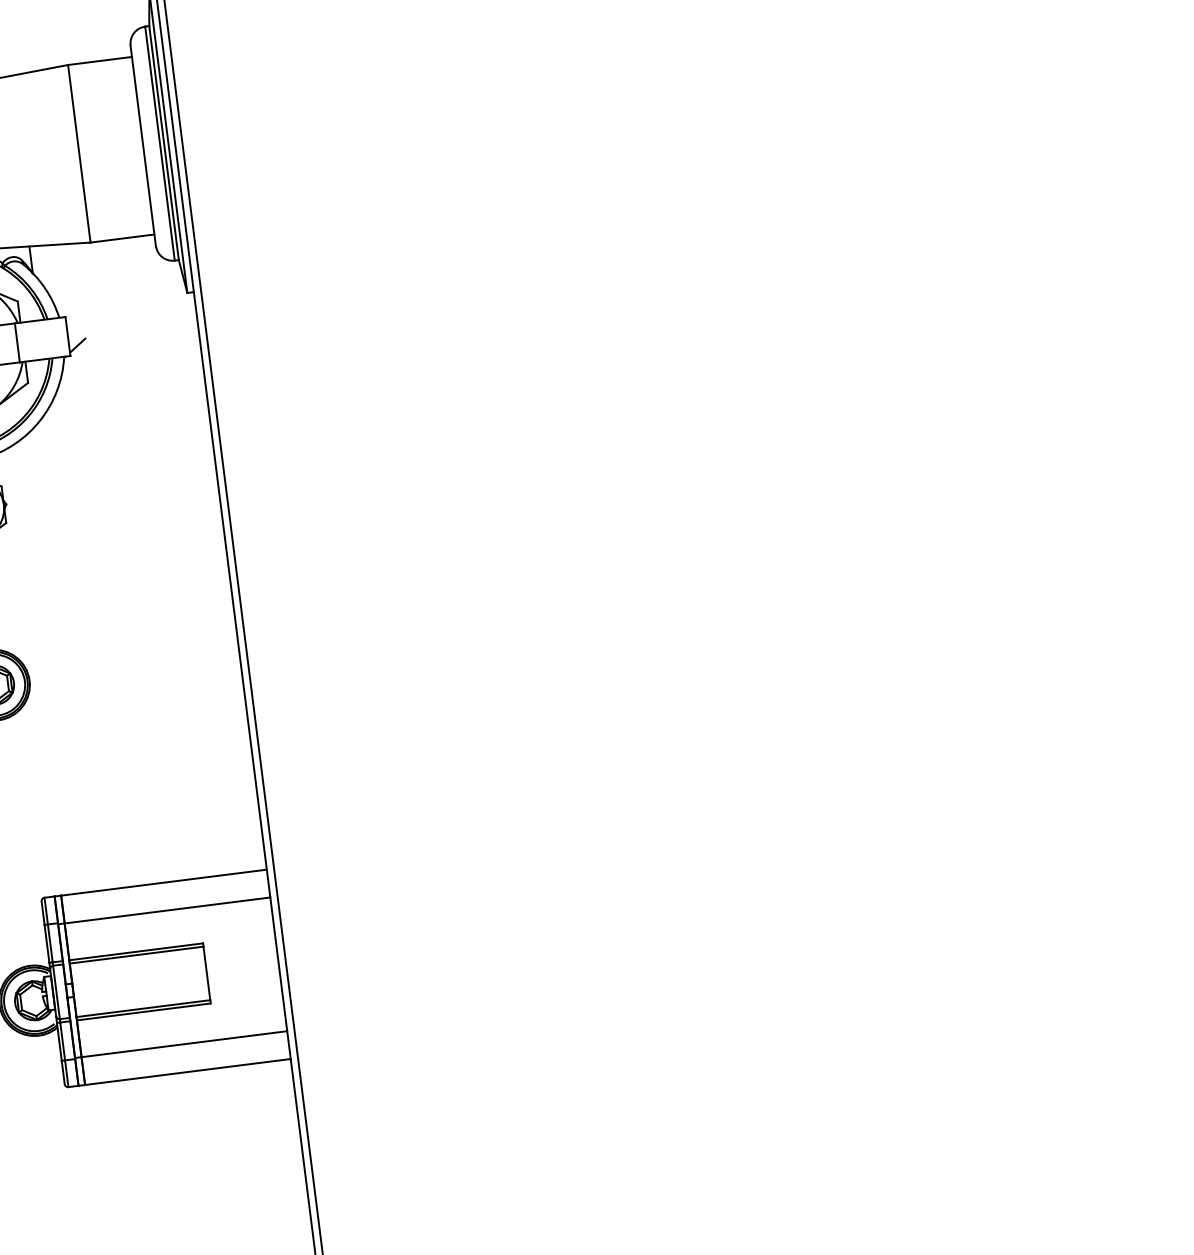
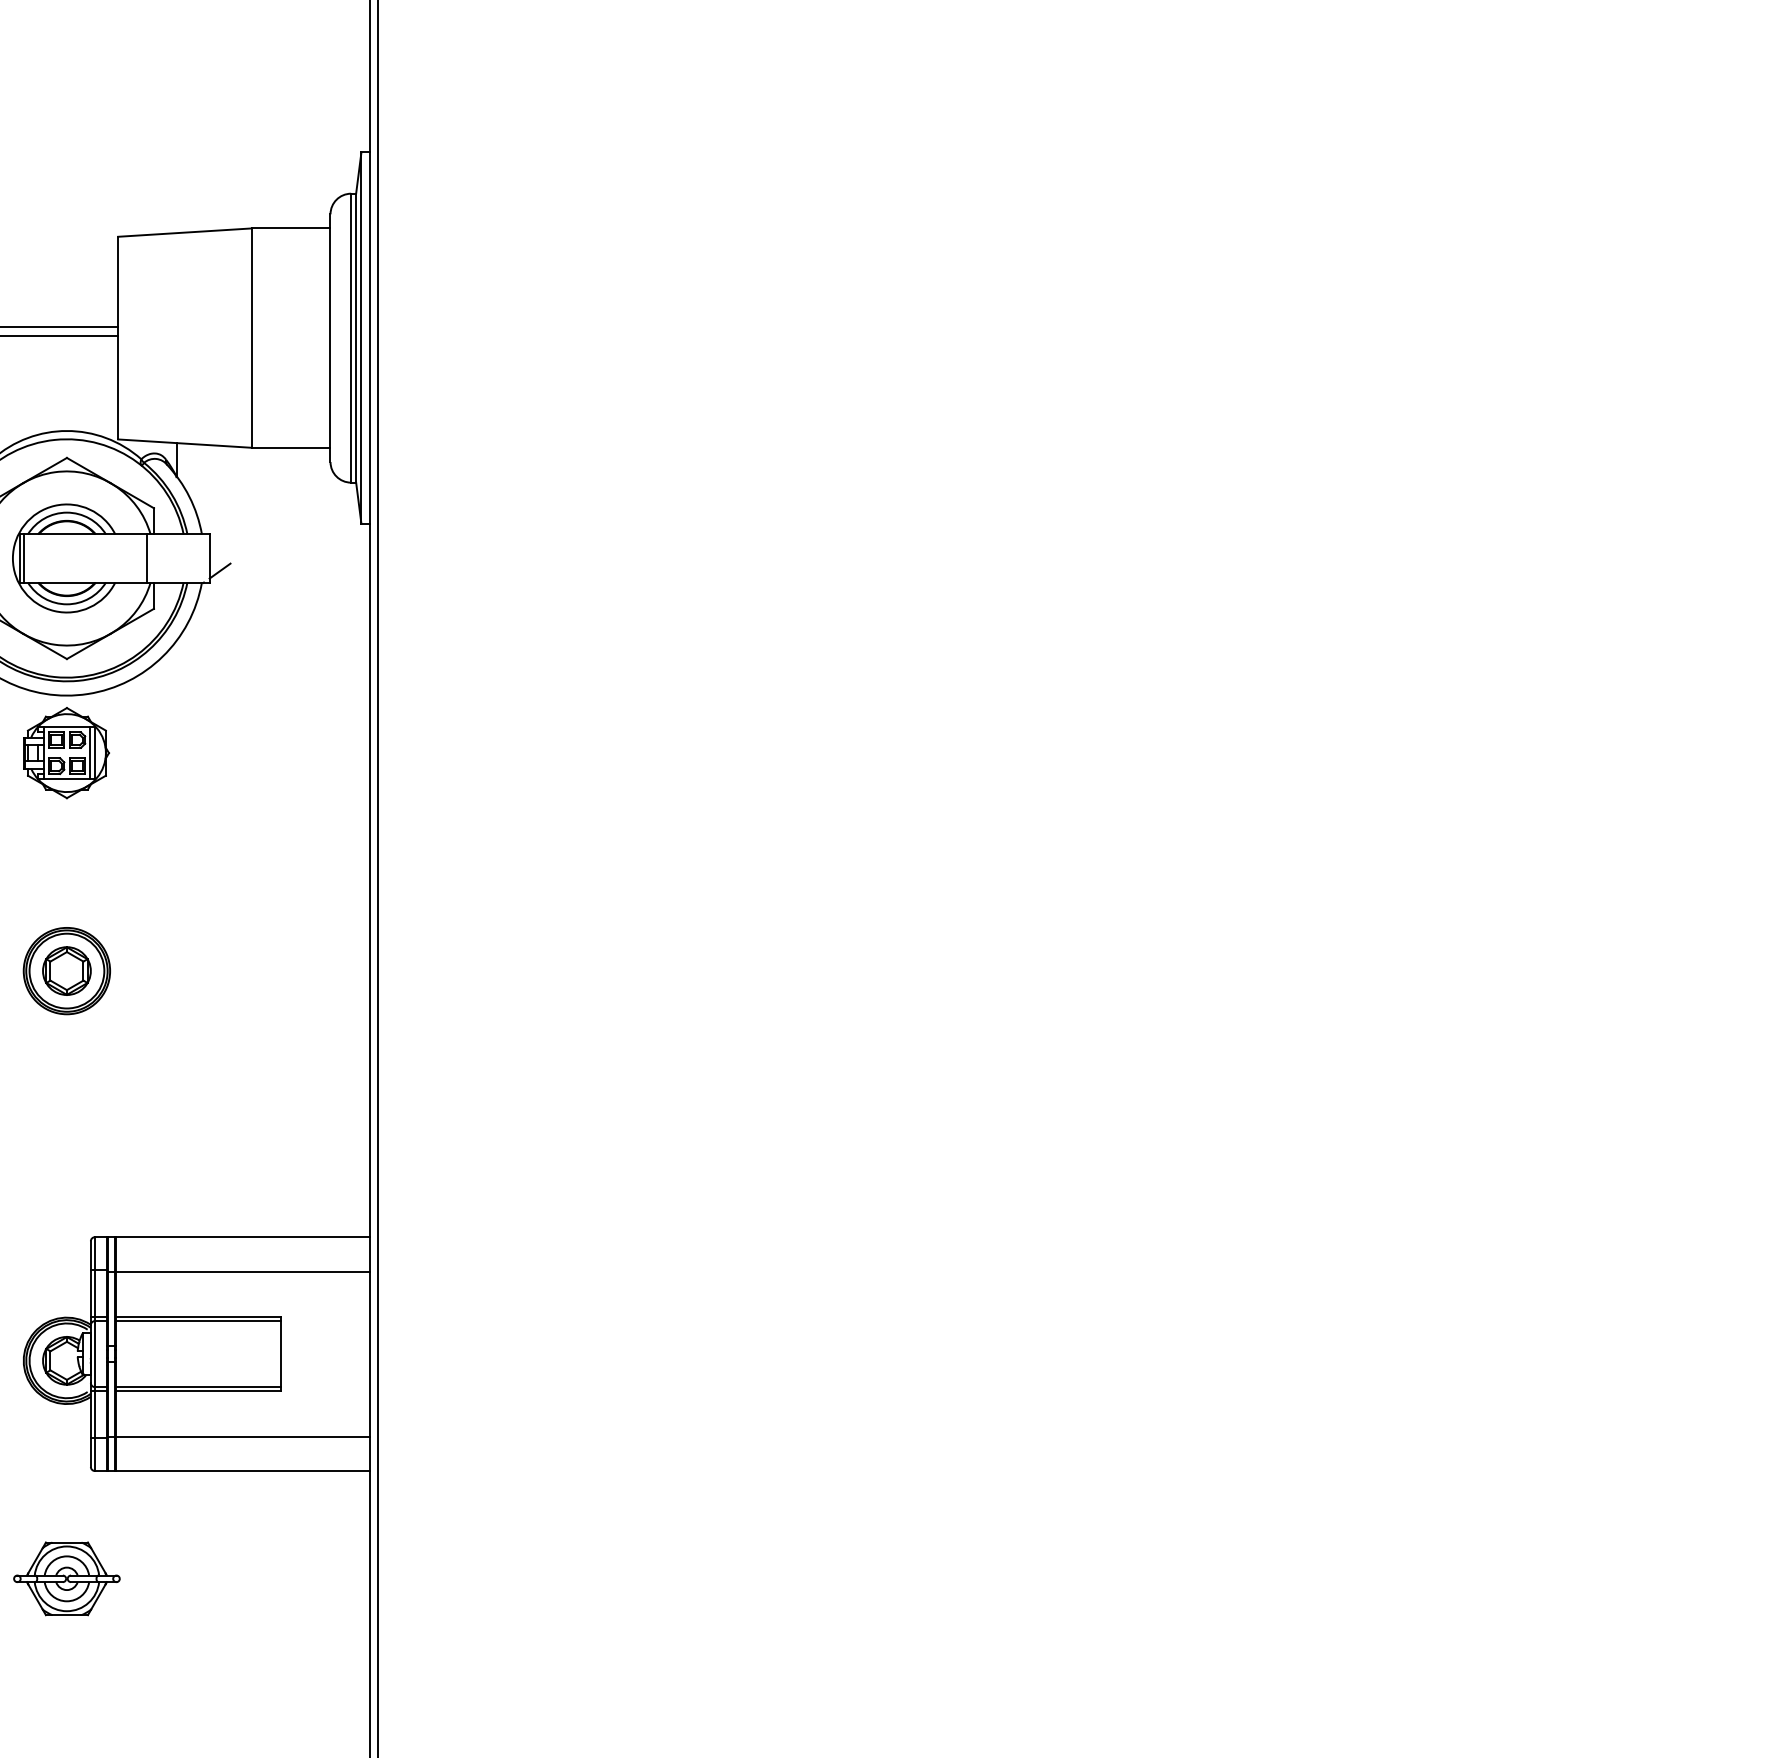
part: (56, 1177) -> (66, 1578), added

